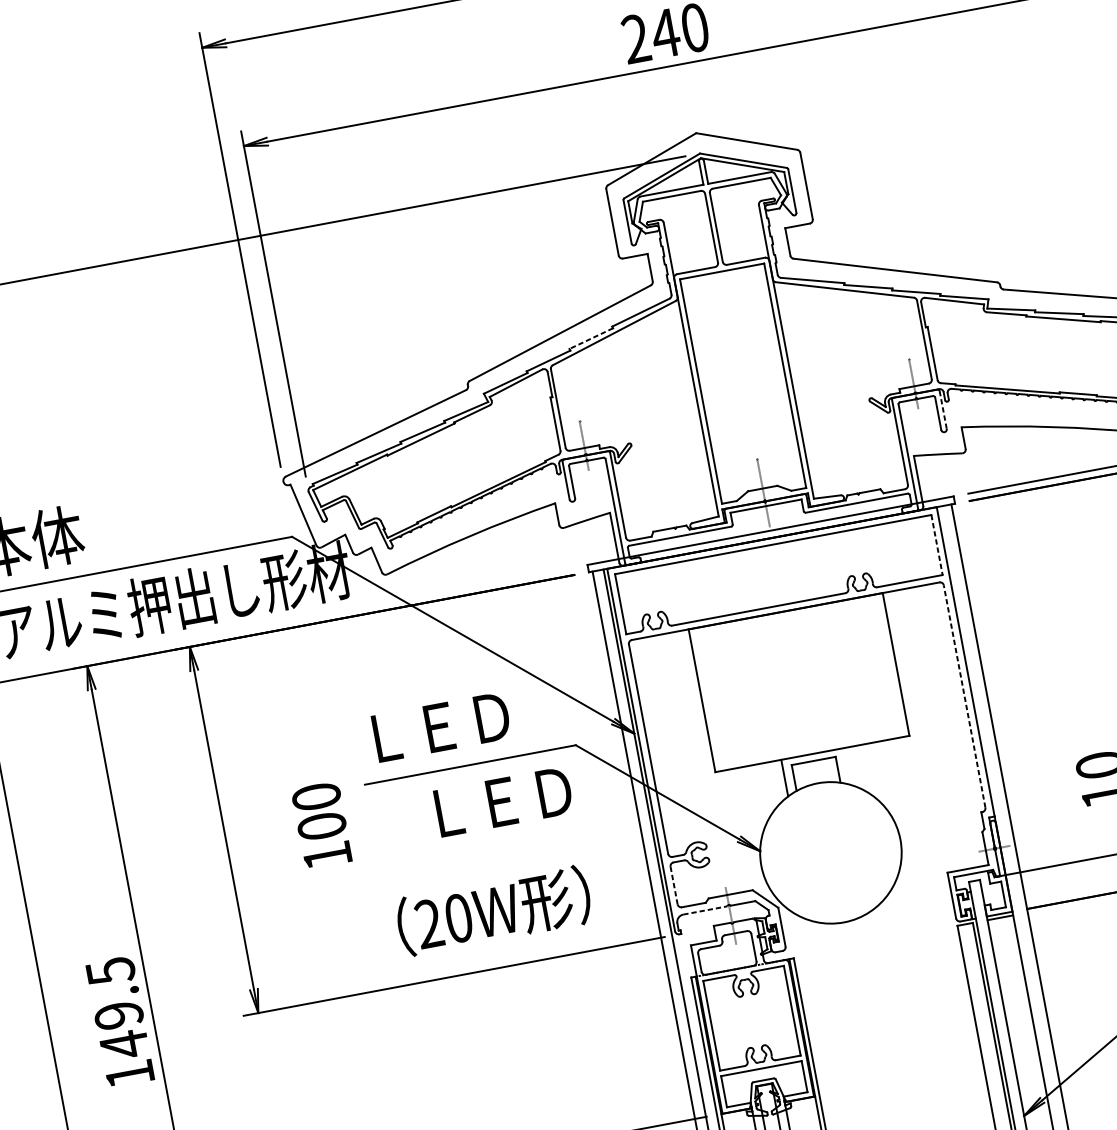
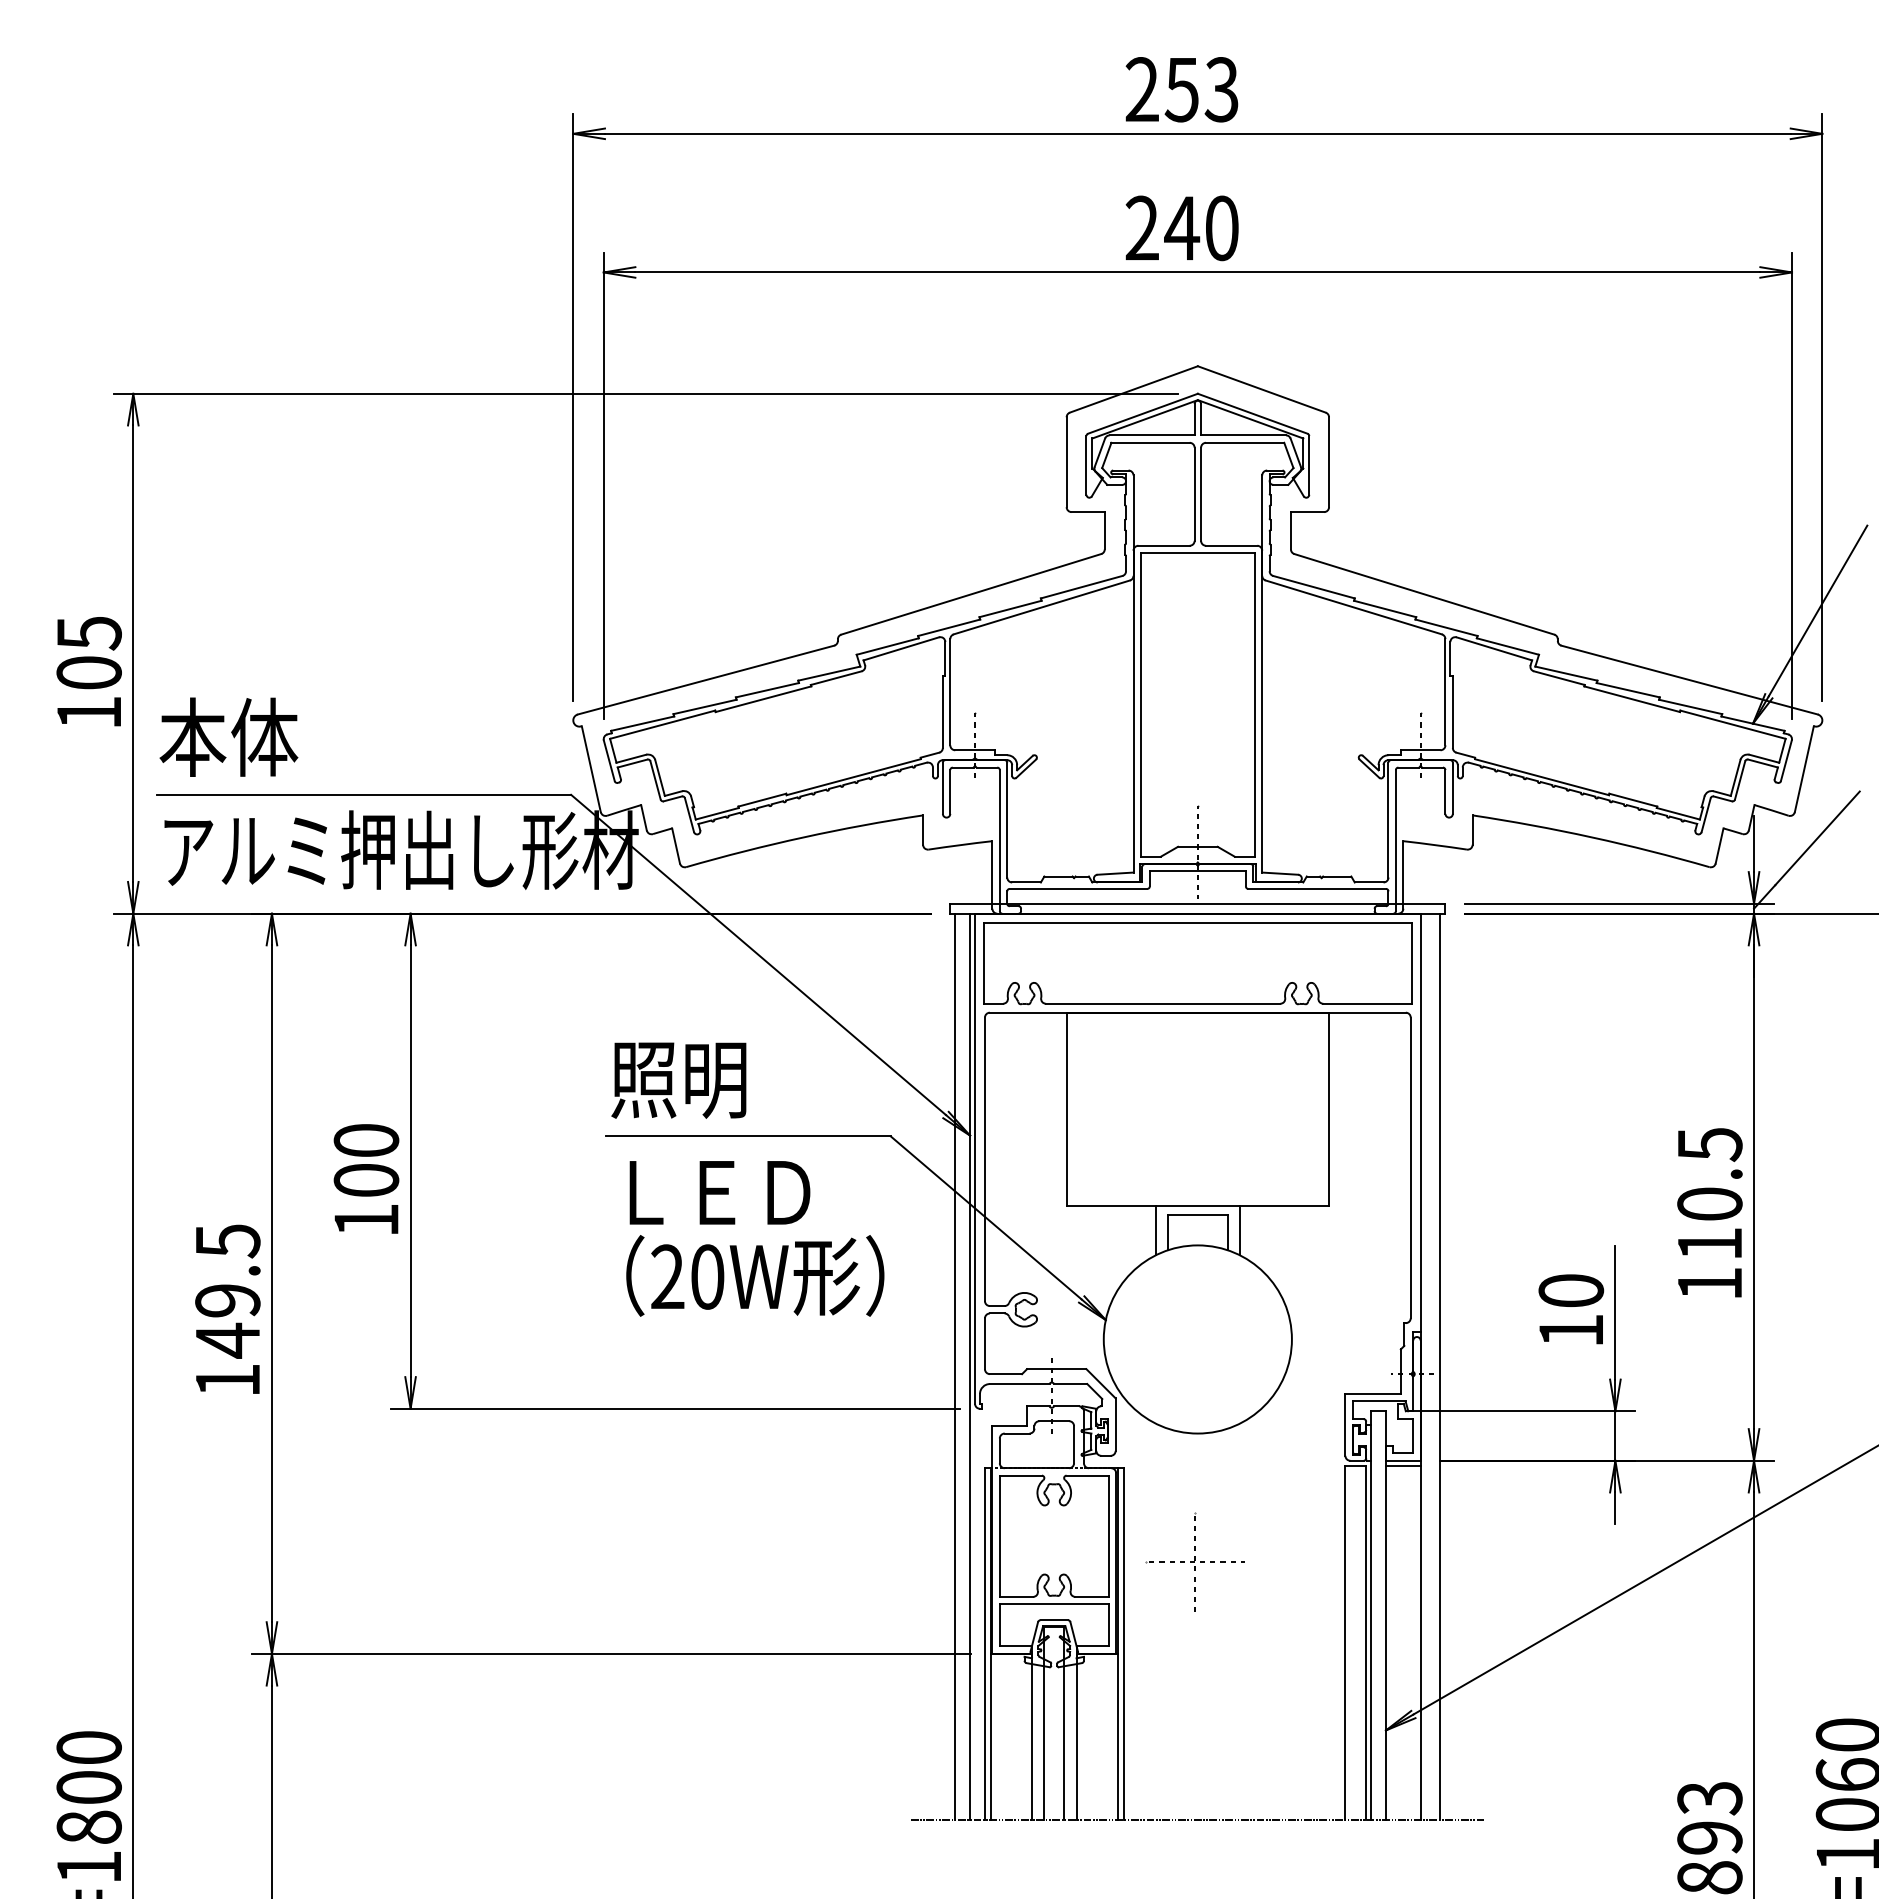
line: (591, 339) -> (1010, 609), dashed -> solid
line: (942, 410) -> (1452, 788), dashed -> solid
line: (936, 545) -> (1411, 963), dashed -> solid
line: (964, 696) -> (1410, 1167), dashed -> solid
text: (434, 728) -> (710, 1080), ＬＥＤ -> 照明
line: (846, 766) -> (1239, 1230), added
text: (503, 801) -> (719, 1192), moved
text: (321, 824) -> (366, 1178), moved
line: (673, 886) -> (984, 1344), dashed -> solid
text: (493, 910) -> (755, 1275), moved
line: (705, 910) -> (1019, 1384), dashed -> solid
part: (859, 1017) -> (1194, 1561), added
text: (119, 1021) -> (227, 1308), moved

